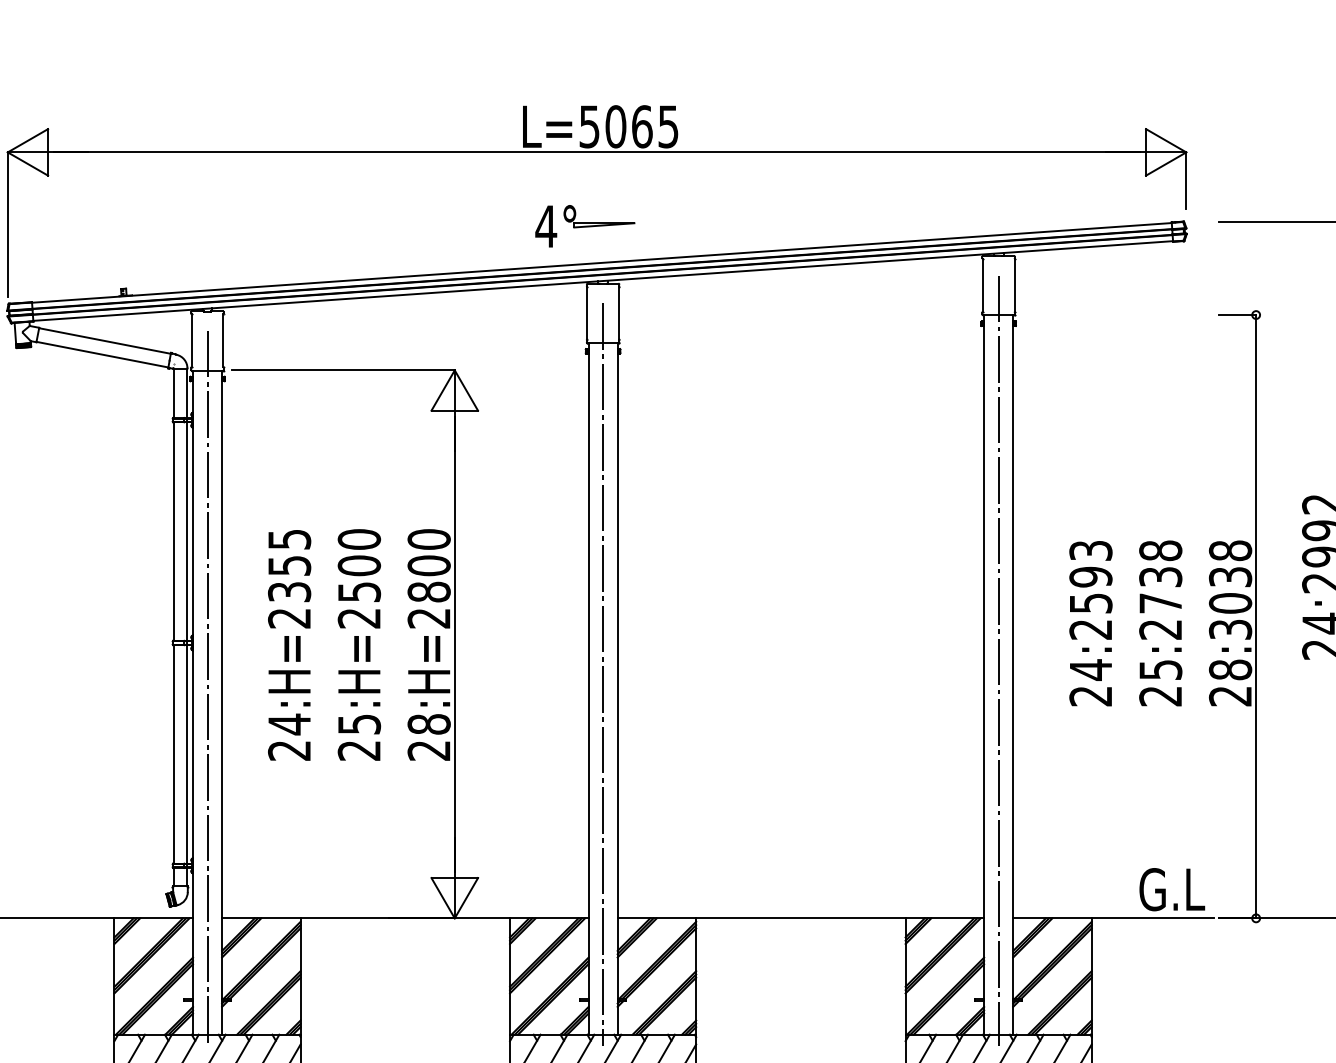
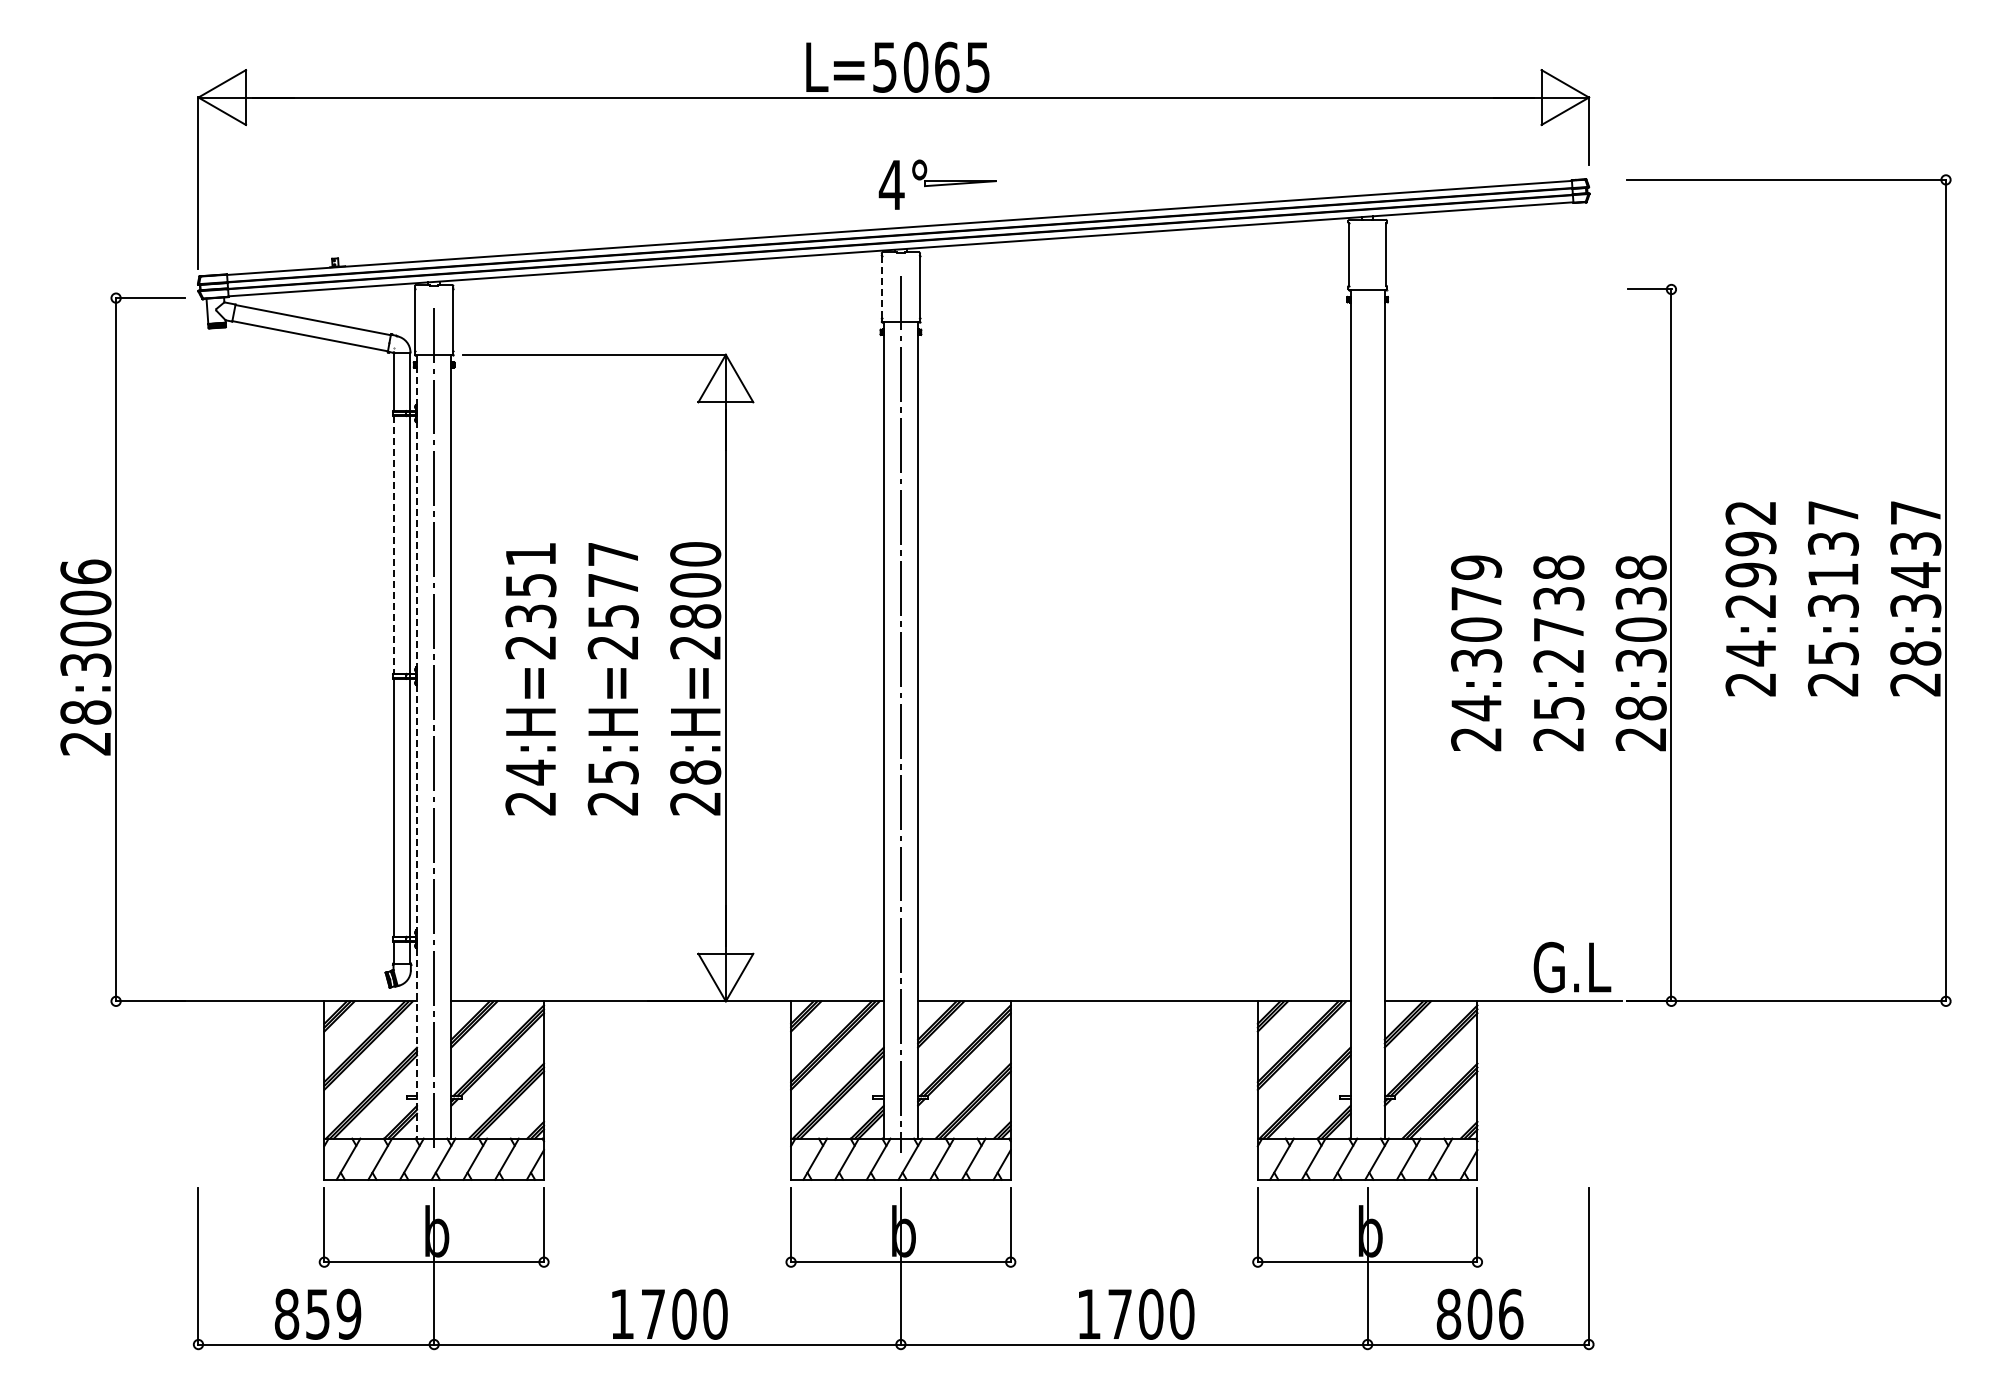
part: (584, 226) -> (937, 184), moved
line: (587, 312) -> (882, 286), solid -> dashed
line: (173, 531) -> (394, 544), solid -> dashed
text: (290, 539) -> (531, 554), 24:H=2355 -> 24:H=2351
text: (358, 552) -> (612, 569), 25:H=2500 -> 25:H=2577
text: (1090, 589) -> (1476, 613), 24:2593 -> 24:3079
line: (998, 660) -> (1367, 697), removed
line: (193, 702) -> (417, 746), solid -> dashed

